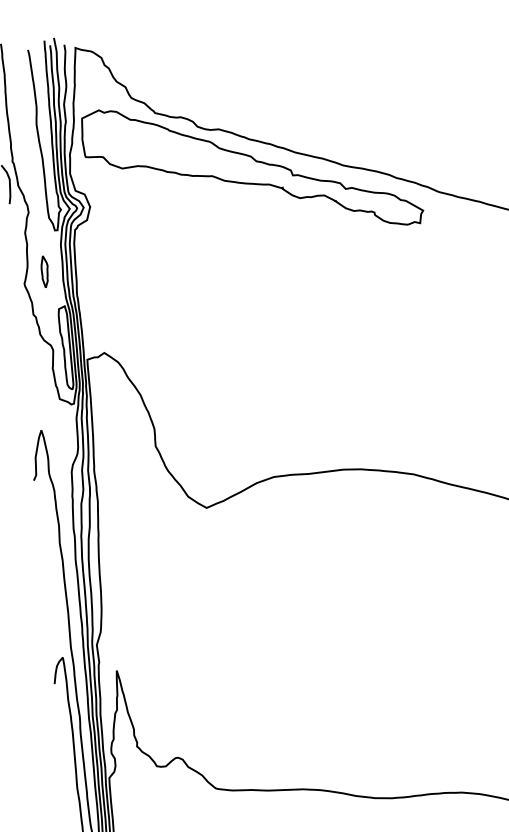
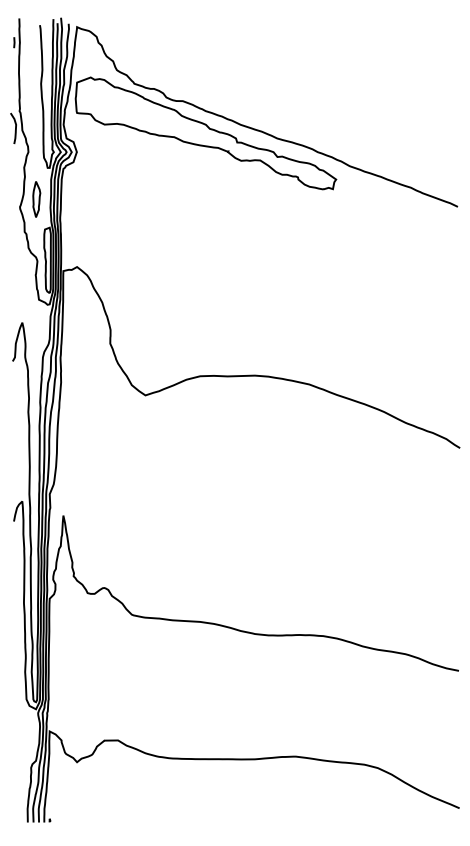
part: (44, 271) -> (36, 199), size x1.43

